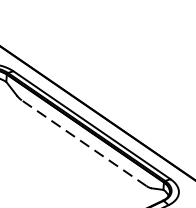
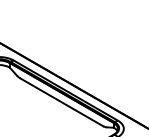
line: (83, 143) -> (61, 102), dashed -> solid

